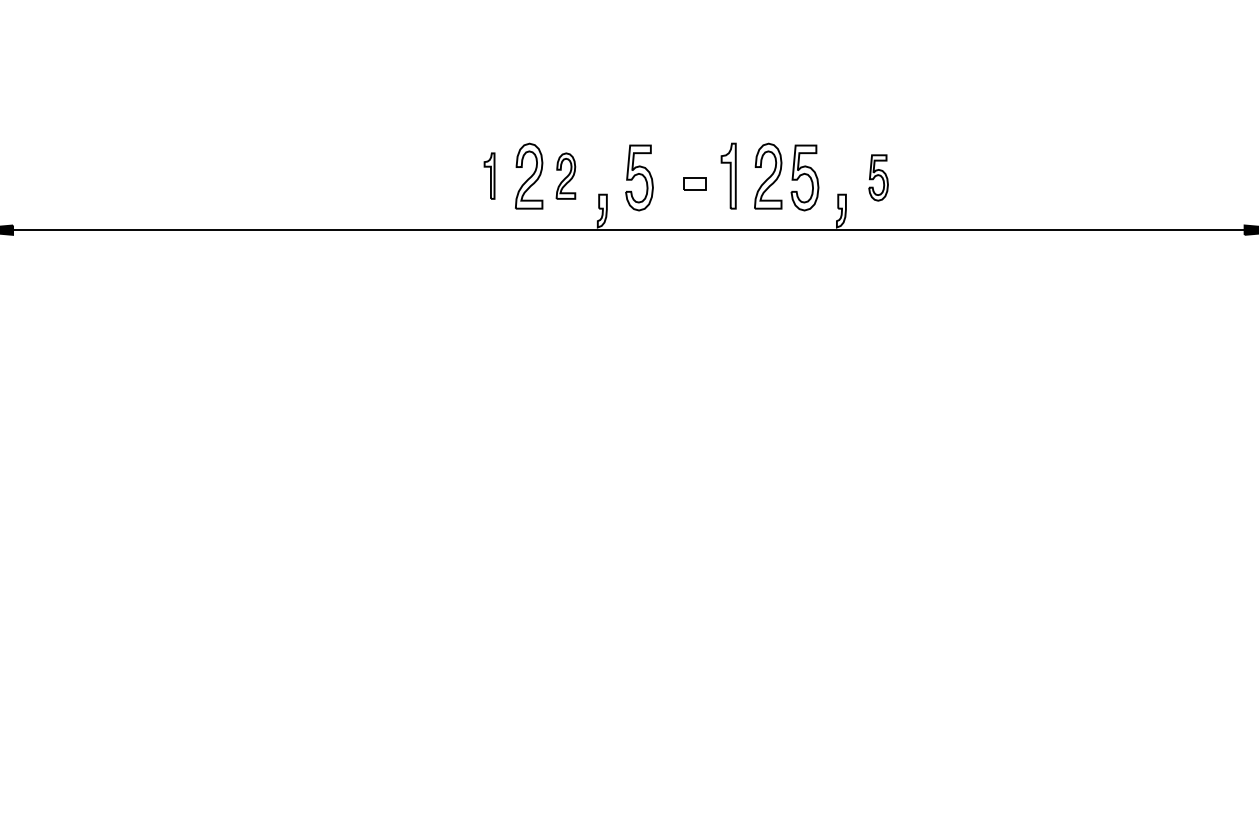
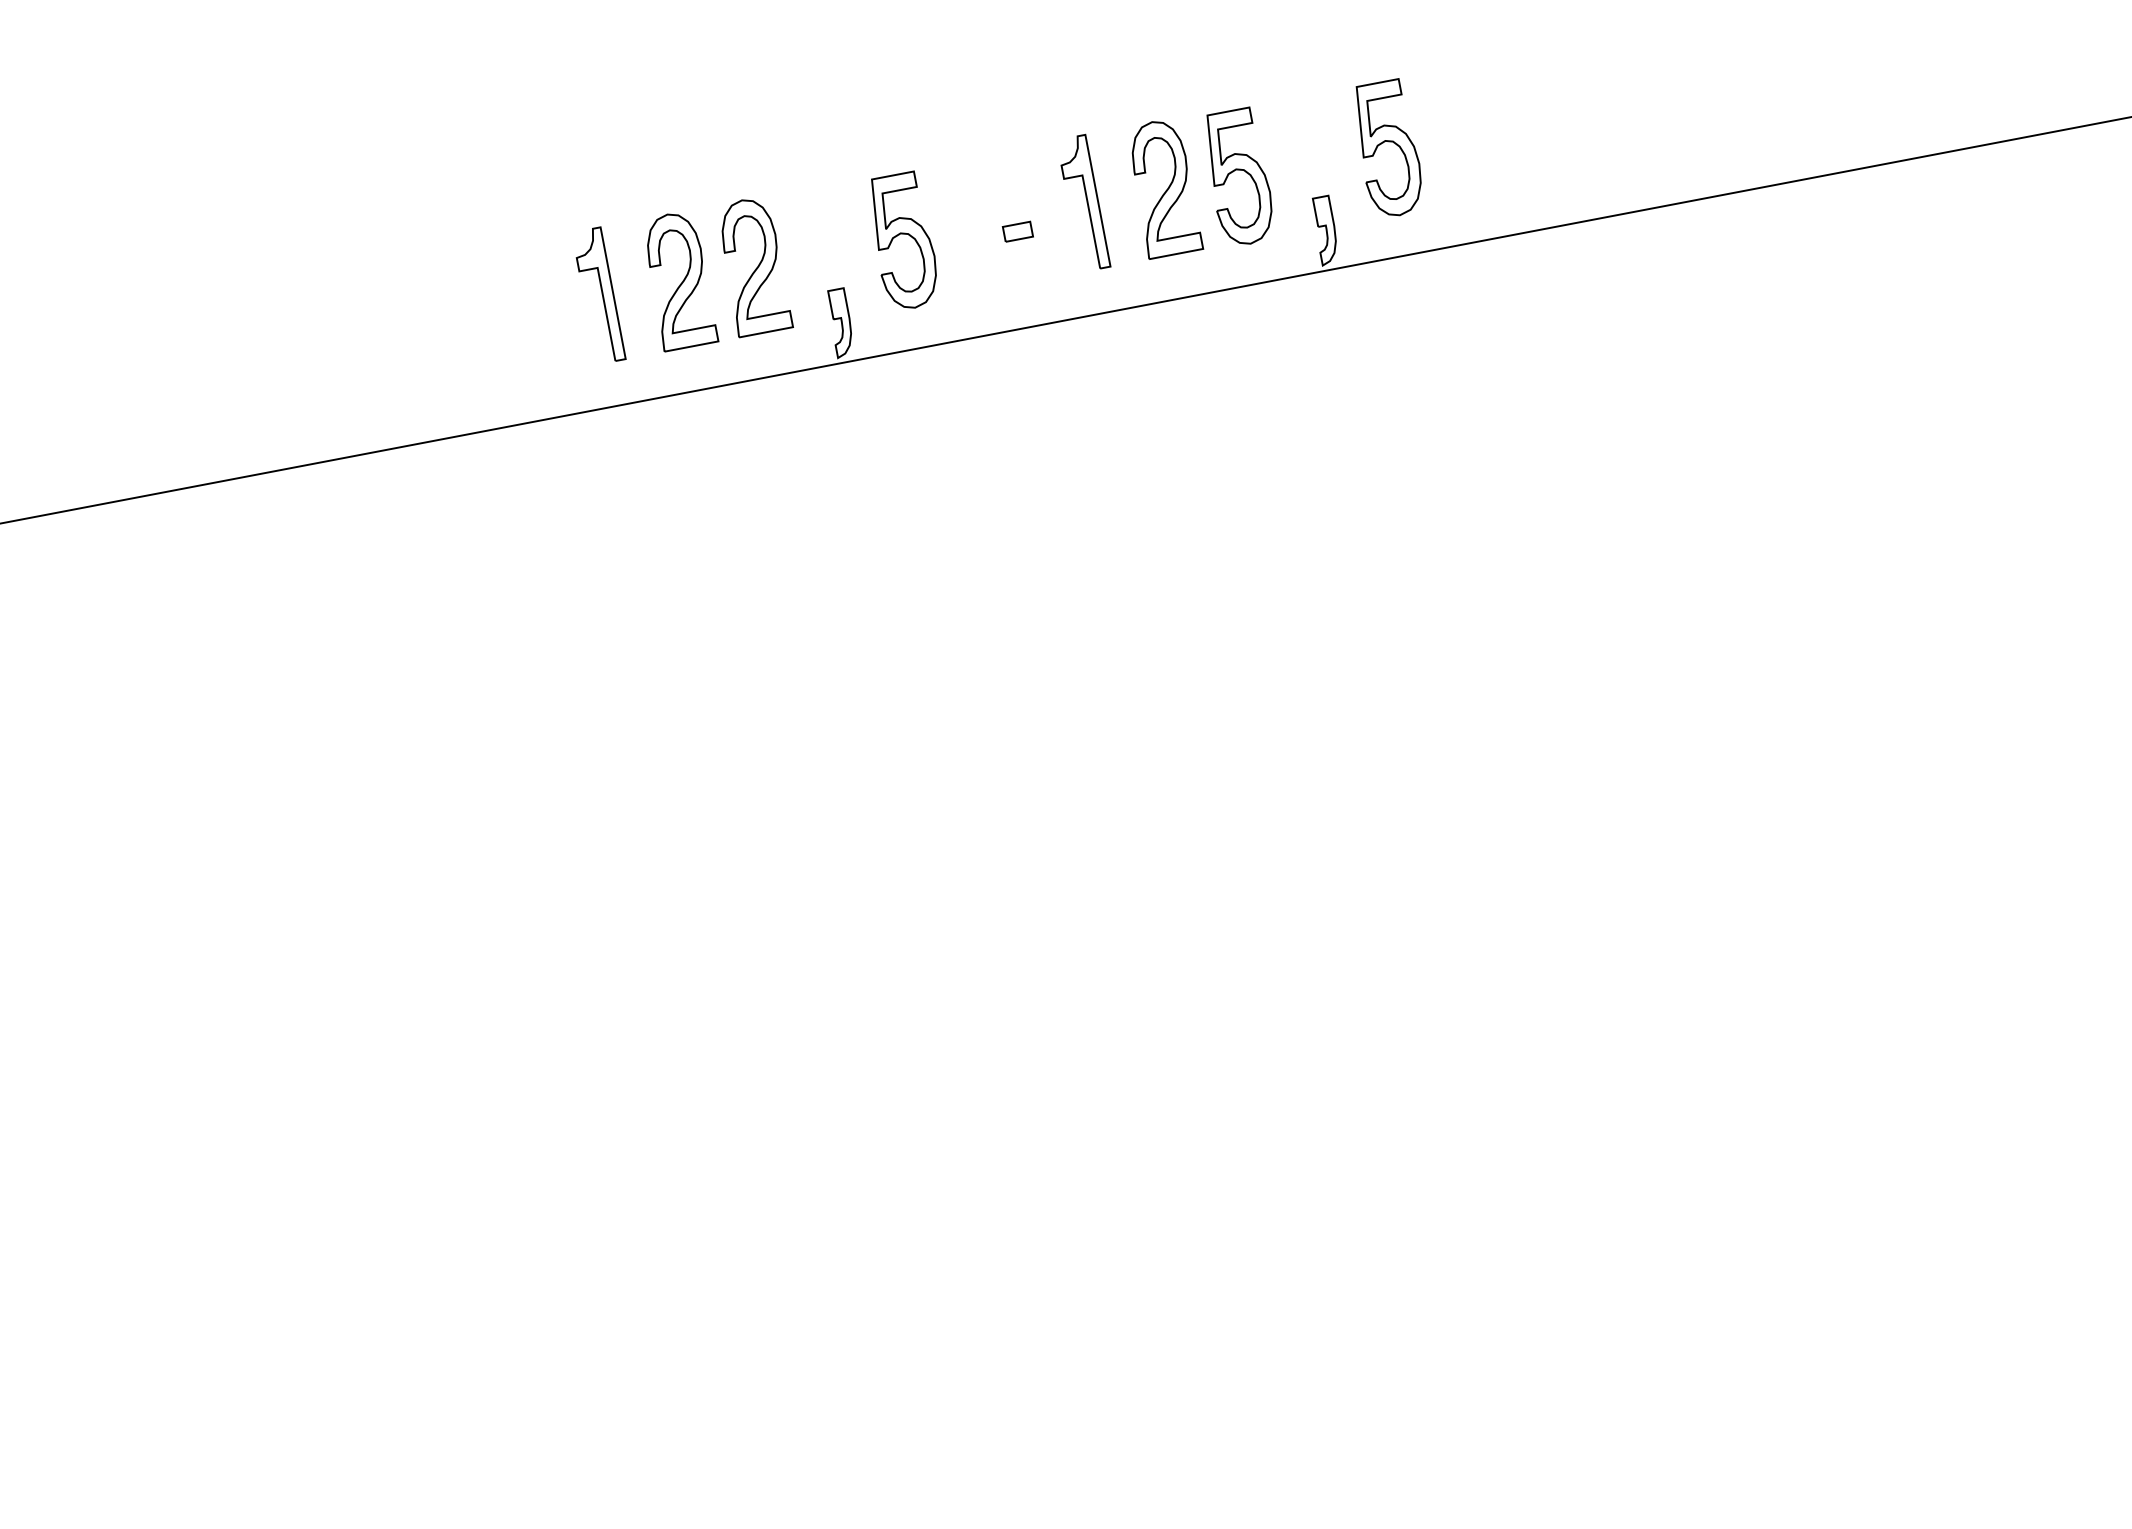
part: (489, 175) -> (598, 294), size x1.43
part: (565, 175) -> (752, 265), size x1.43
part: (878, 177) -> (1387, 148), size x1.43
part: (694, 183) -> (1017, 231), size x0.62

